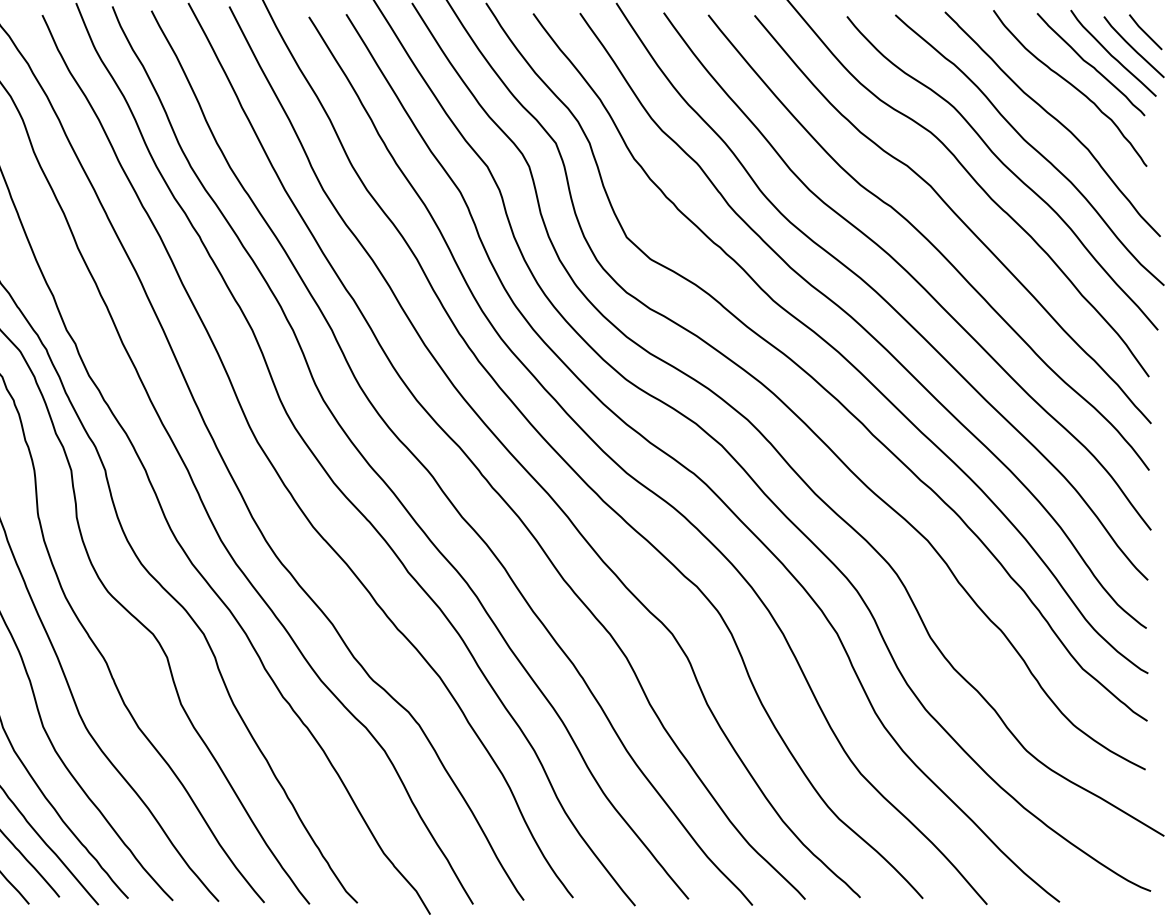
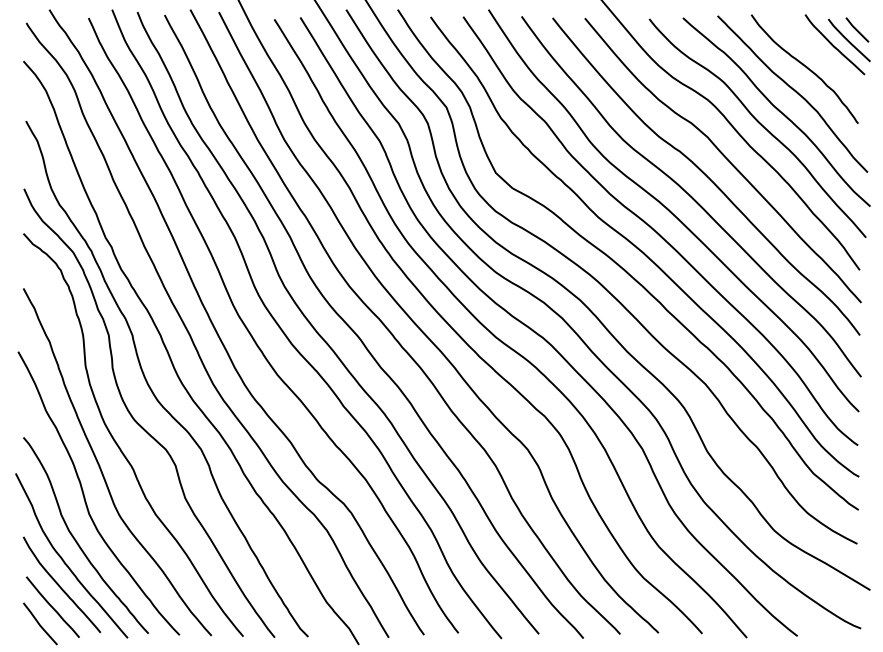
curve: (1091, 64) -> (819, 52), removed

